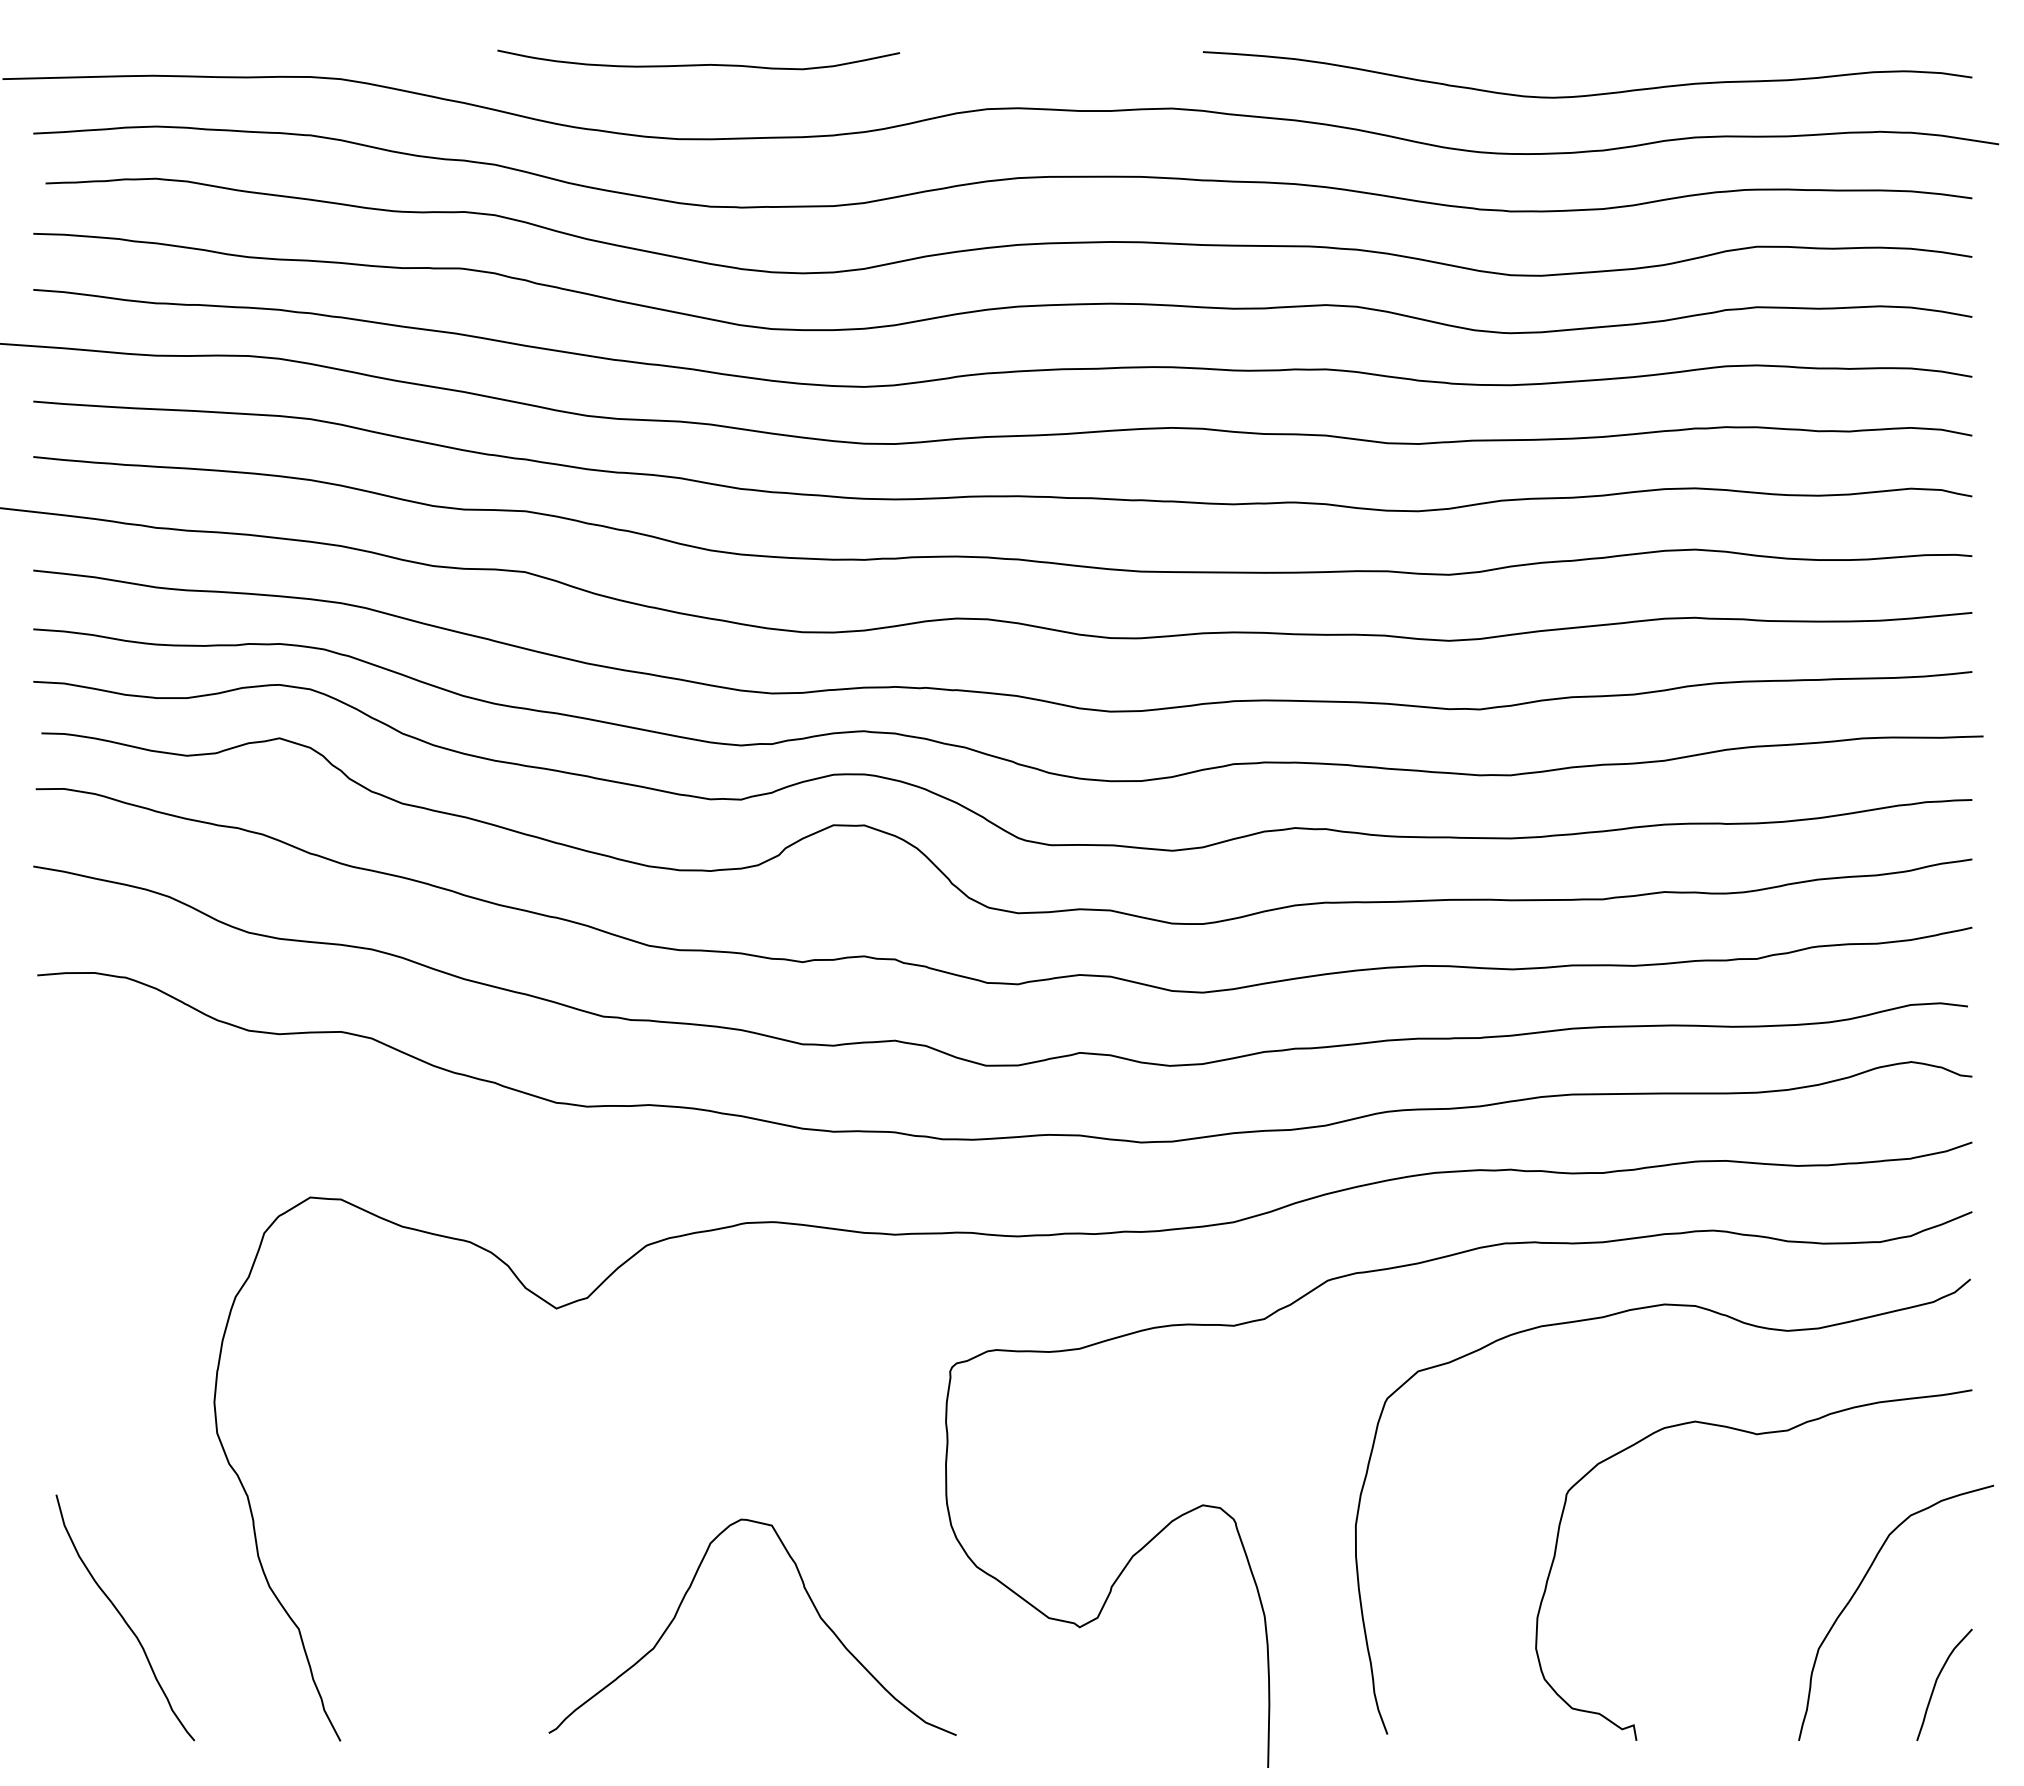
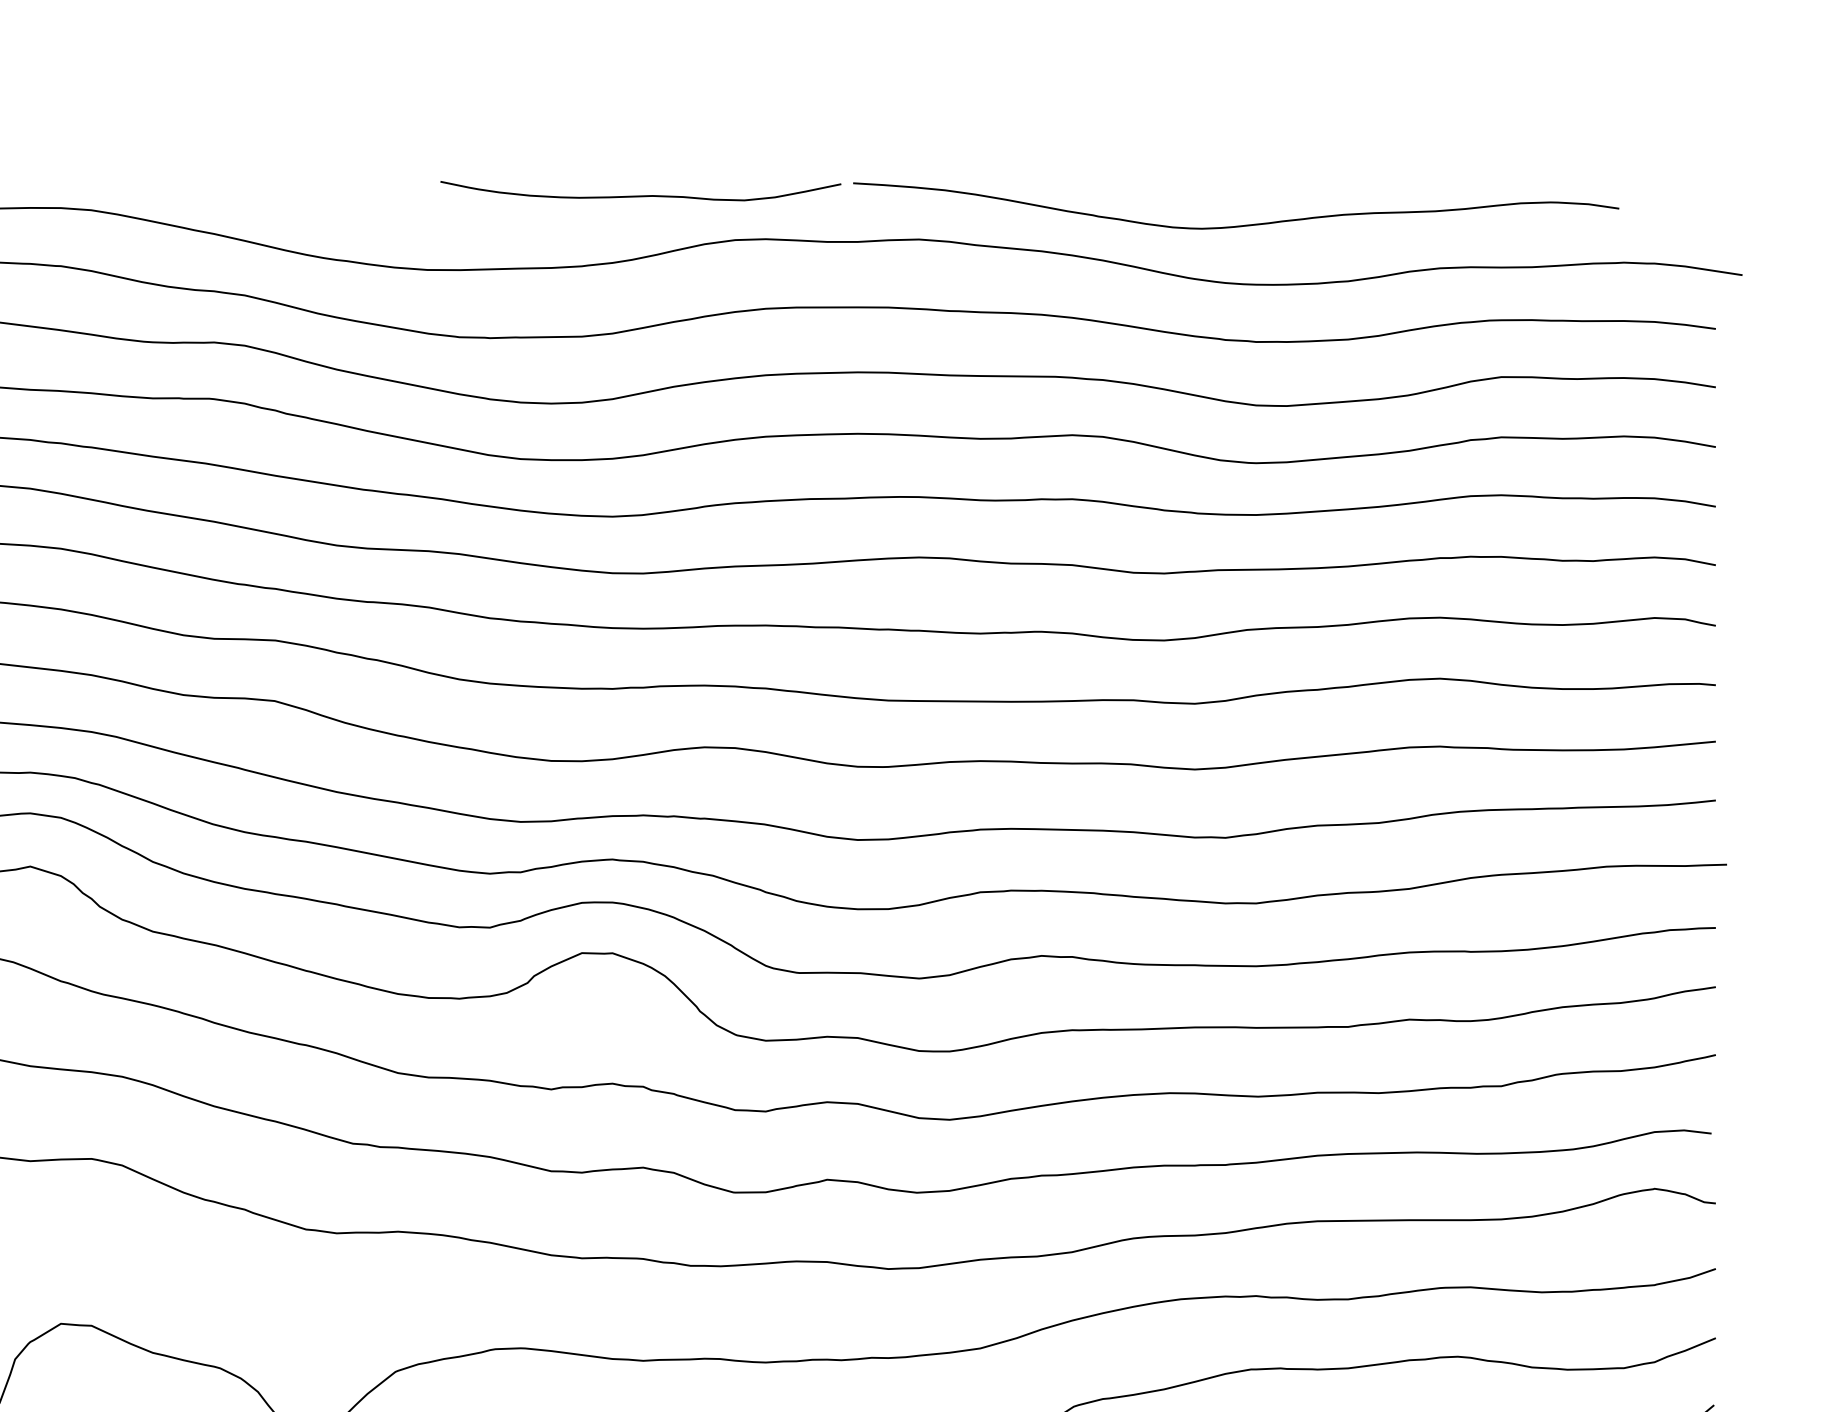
curve: (698, 64) -> (640, 195), moved
curve: (1587, 94) -> (1236, 225), moved

